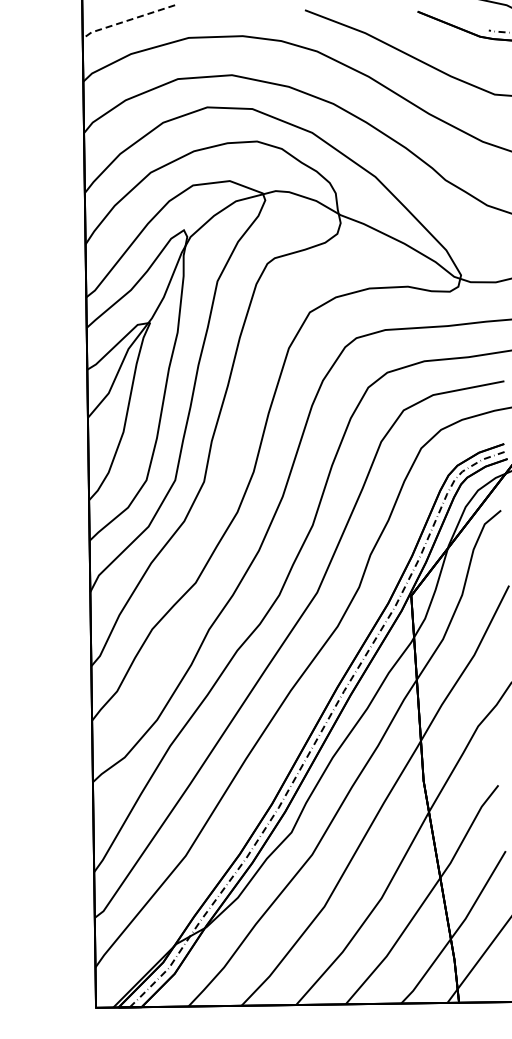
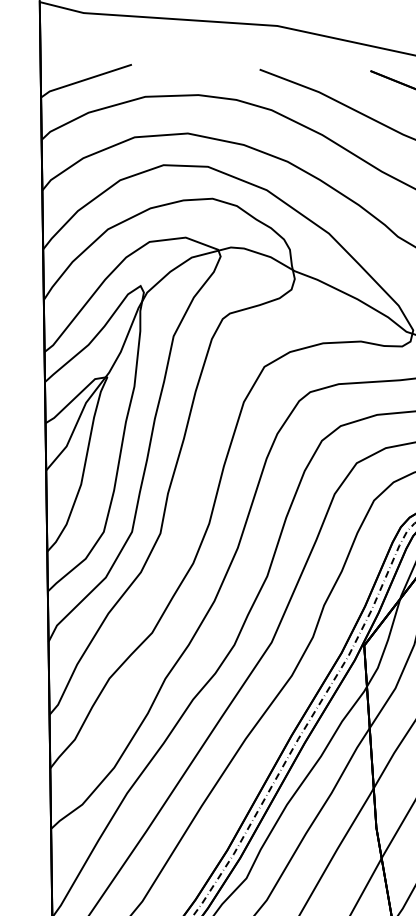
line: (127, 20) -> (85, 79), dashed -> solid

